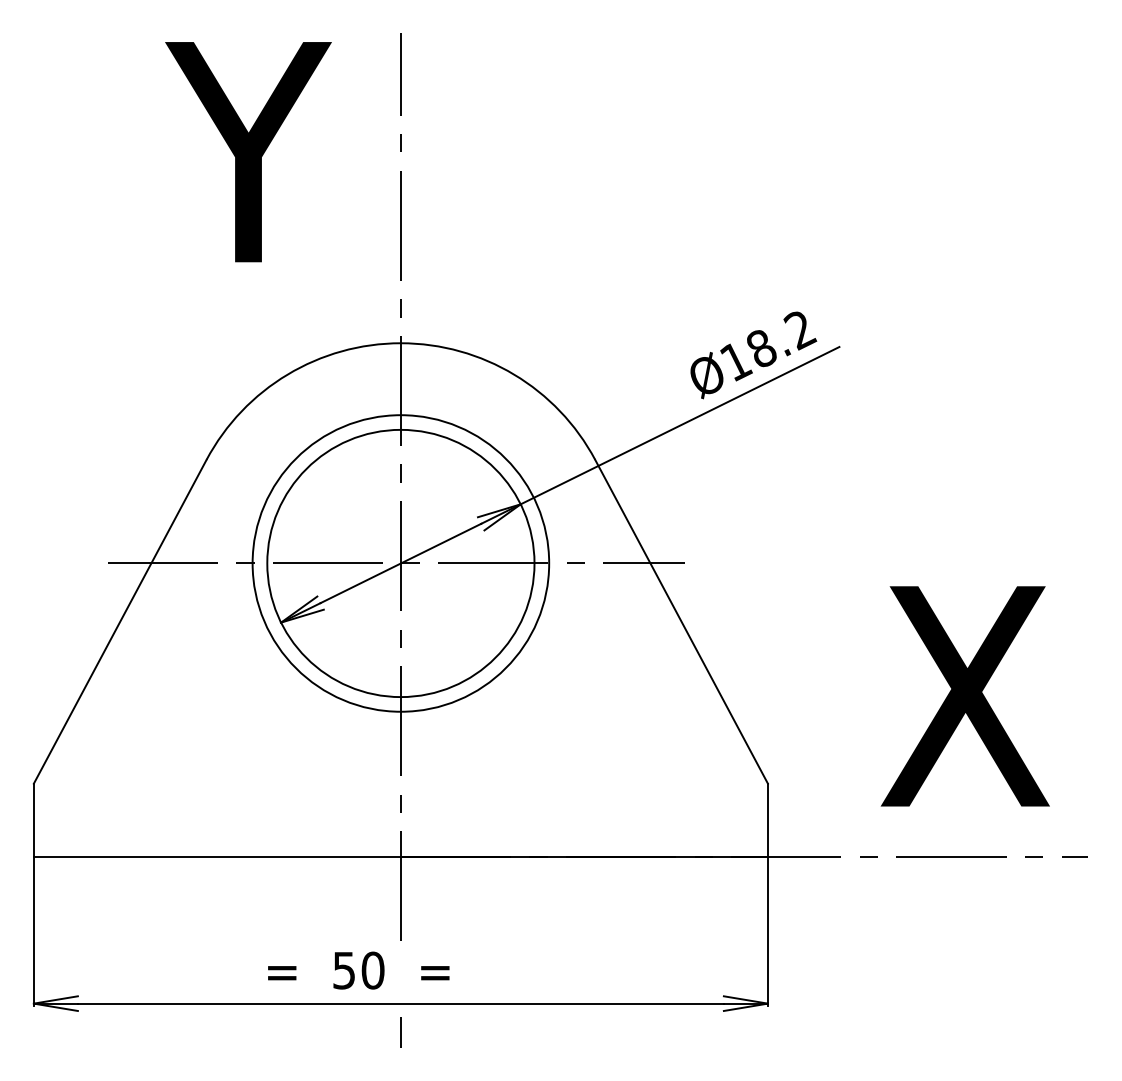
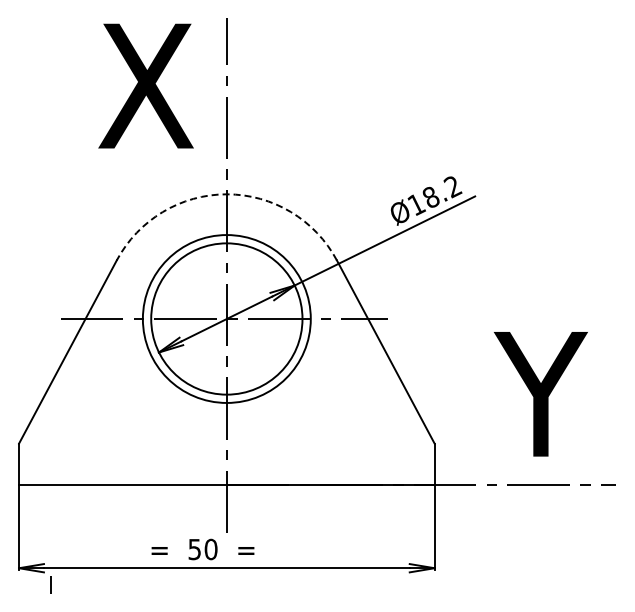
text: (253, 151) -> (143, 85), Y -> X
arc: (400, 343) -> (226, 194), solid -> dashed
text: (960, 696) -> (543, 394), X -> Y
line: (400, 1032) -> (50, 584), moved

